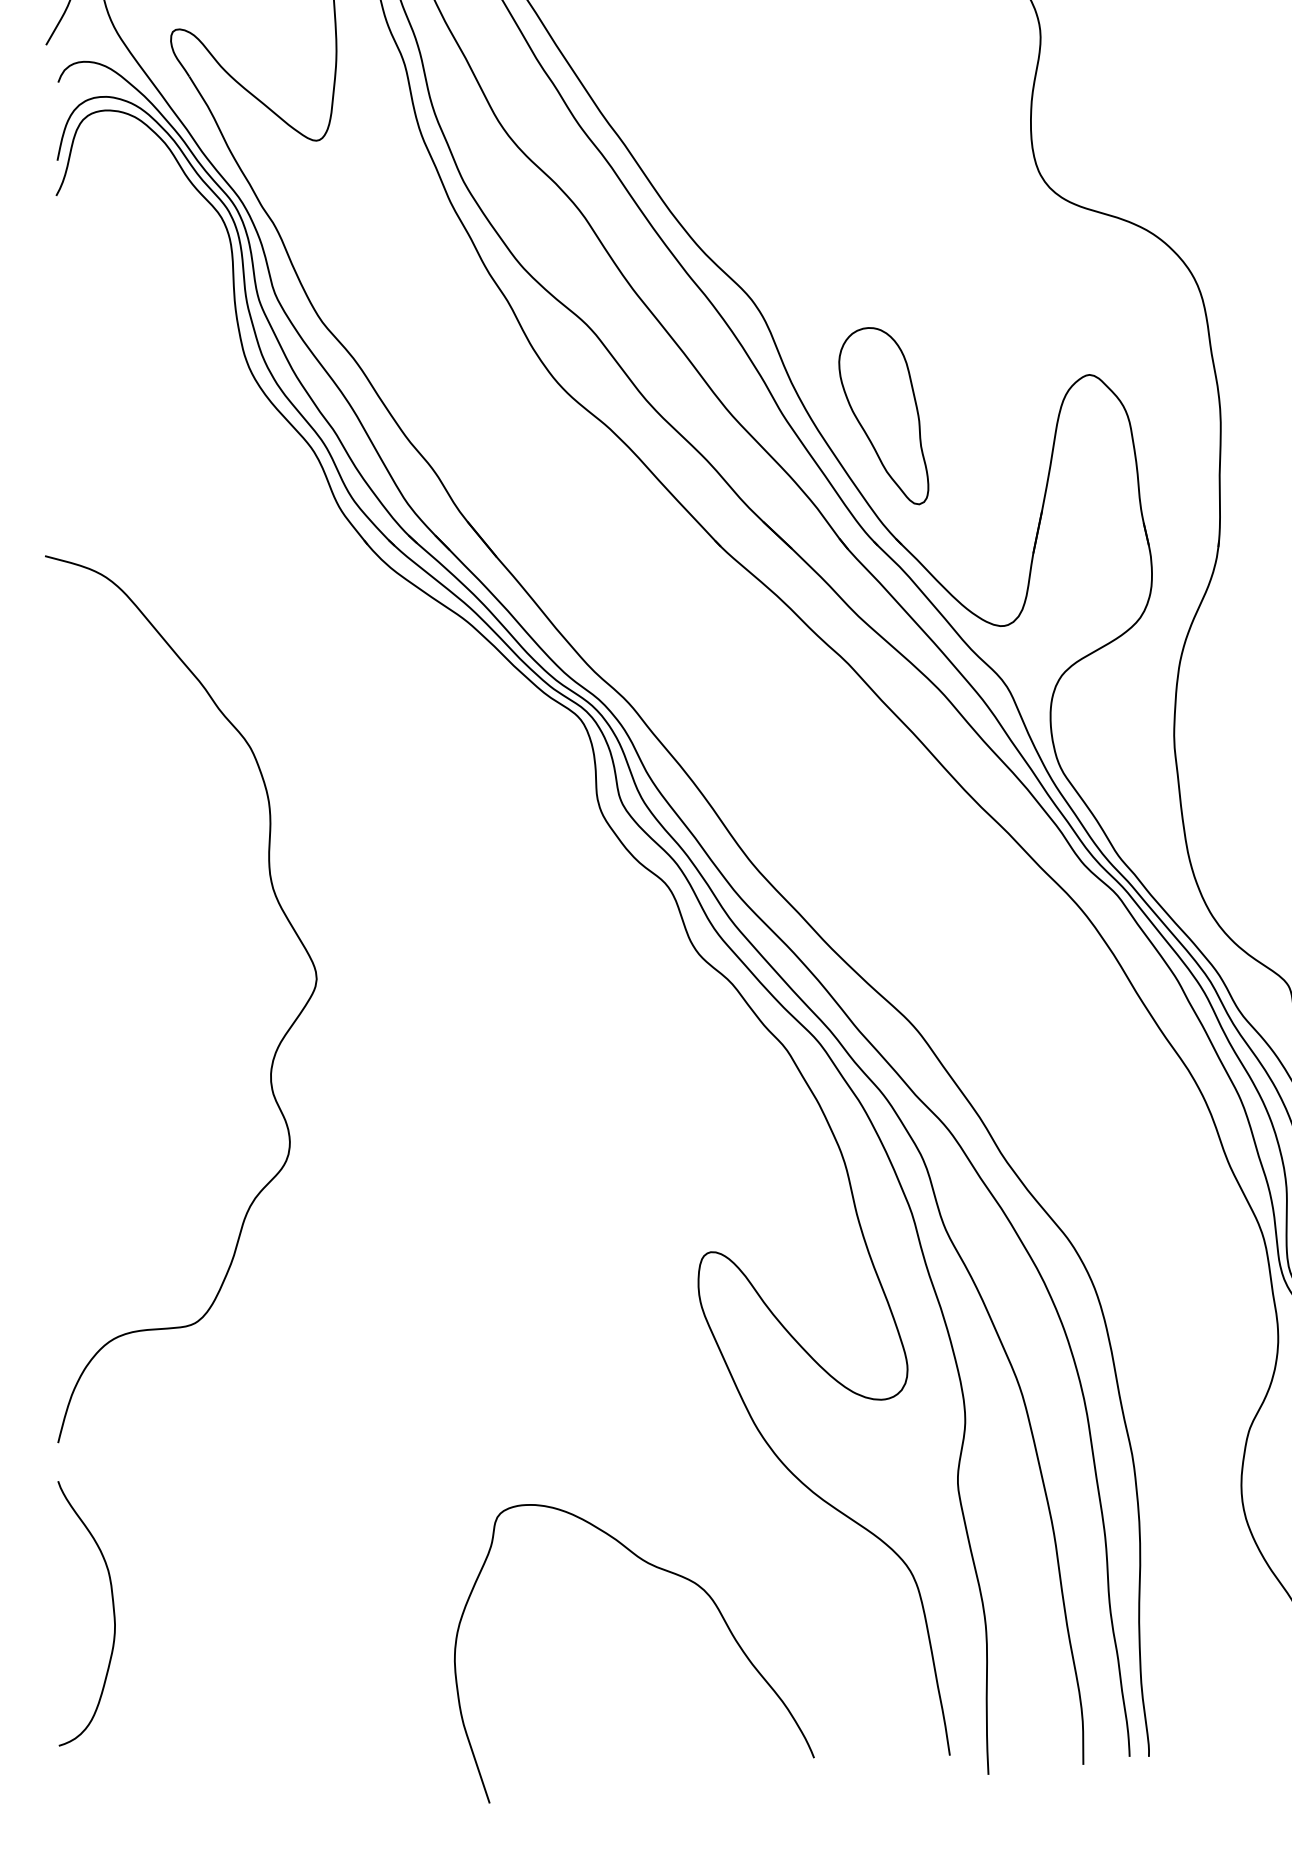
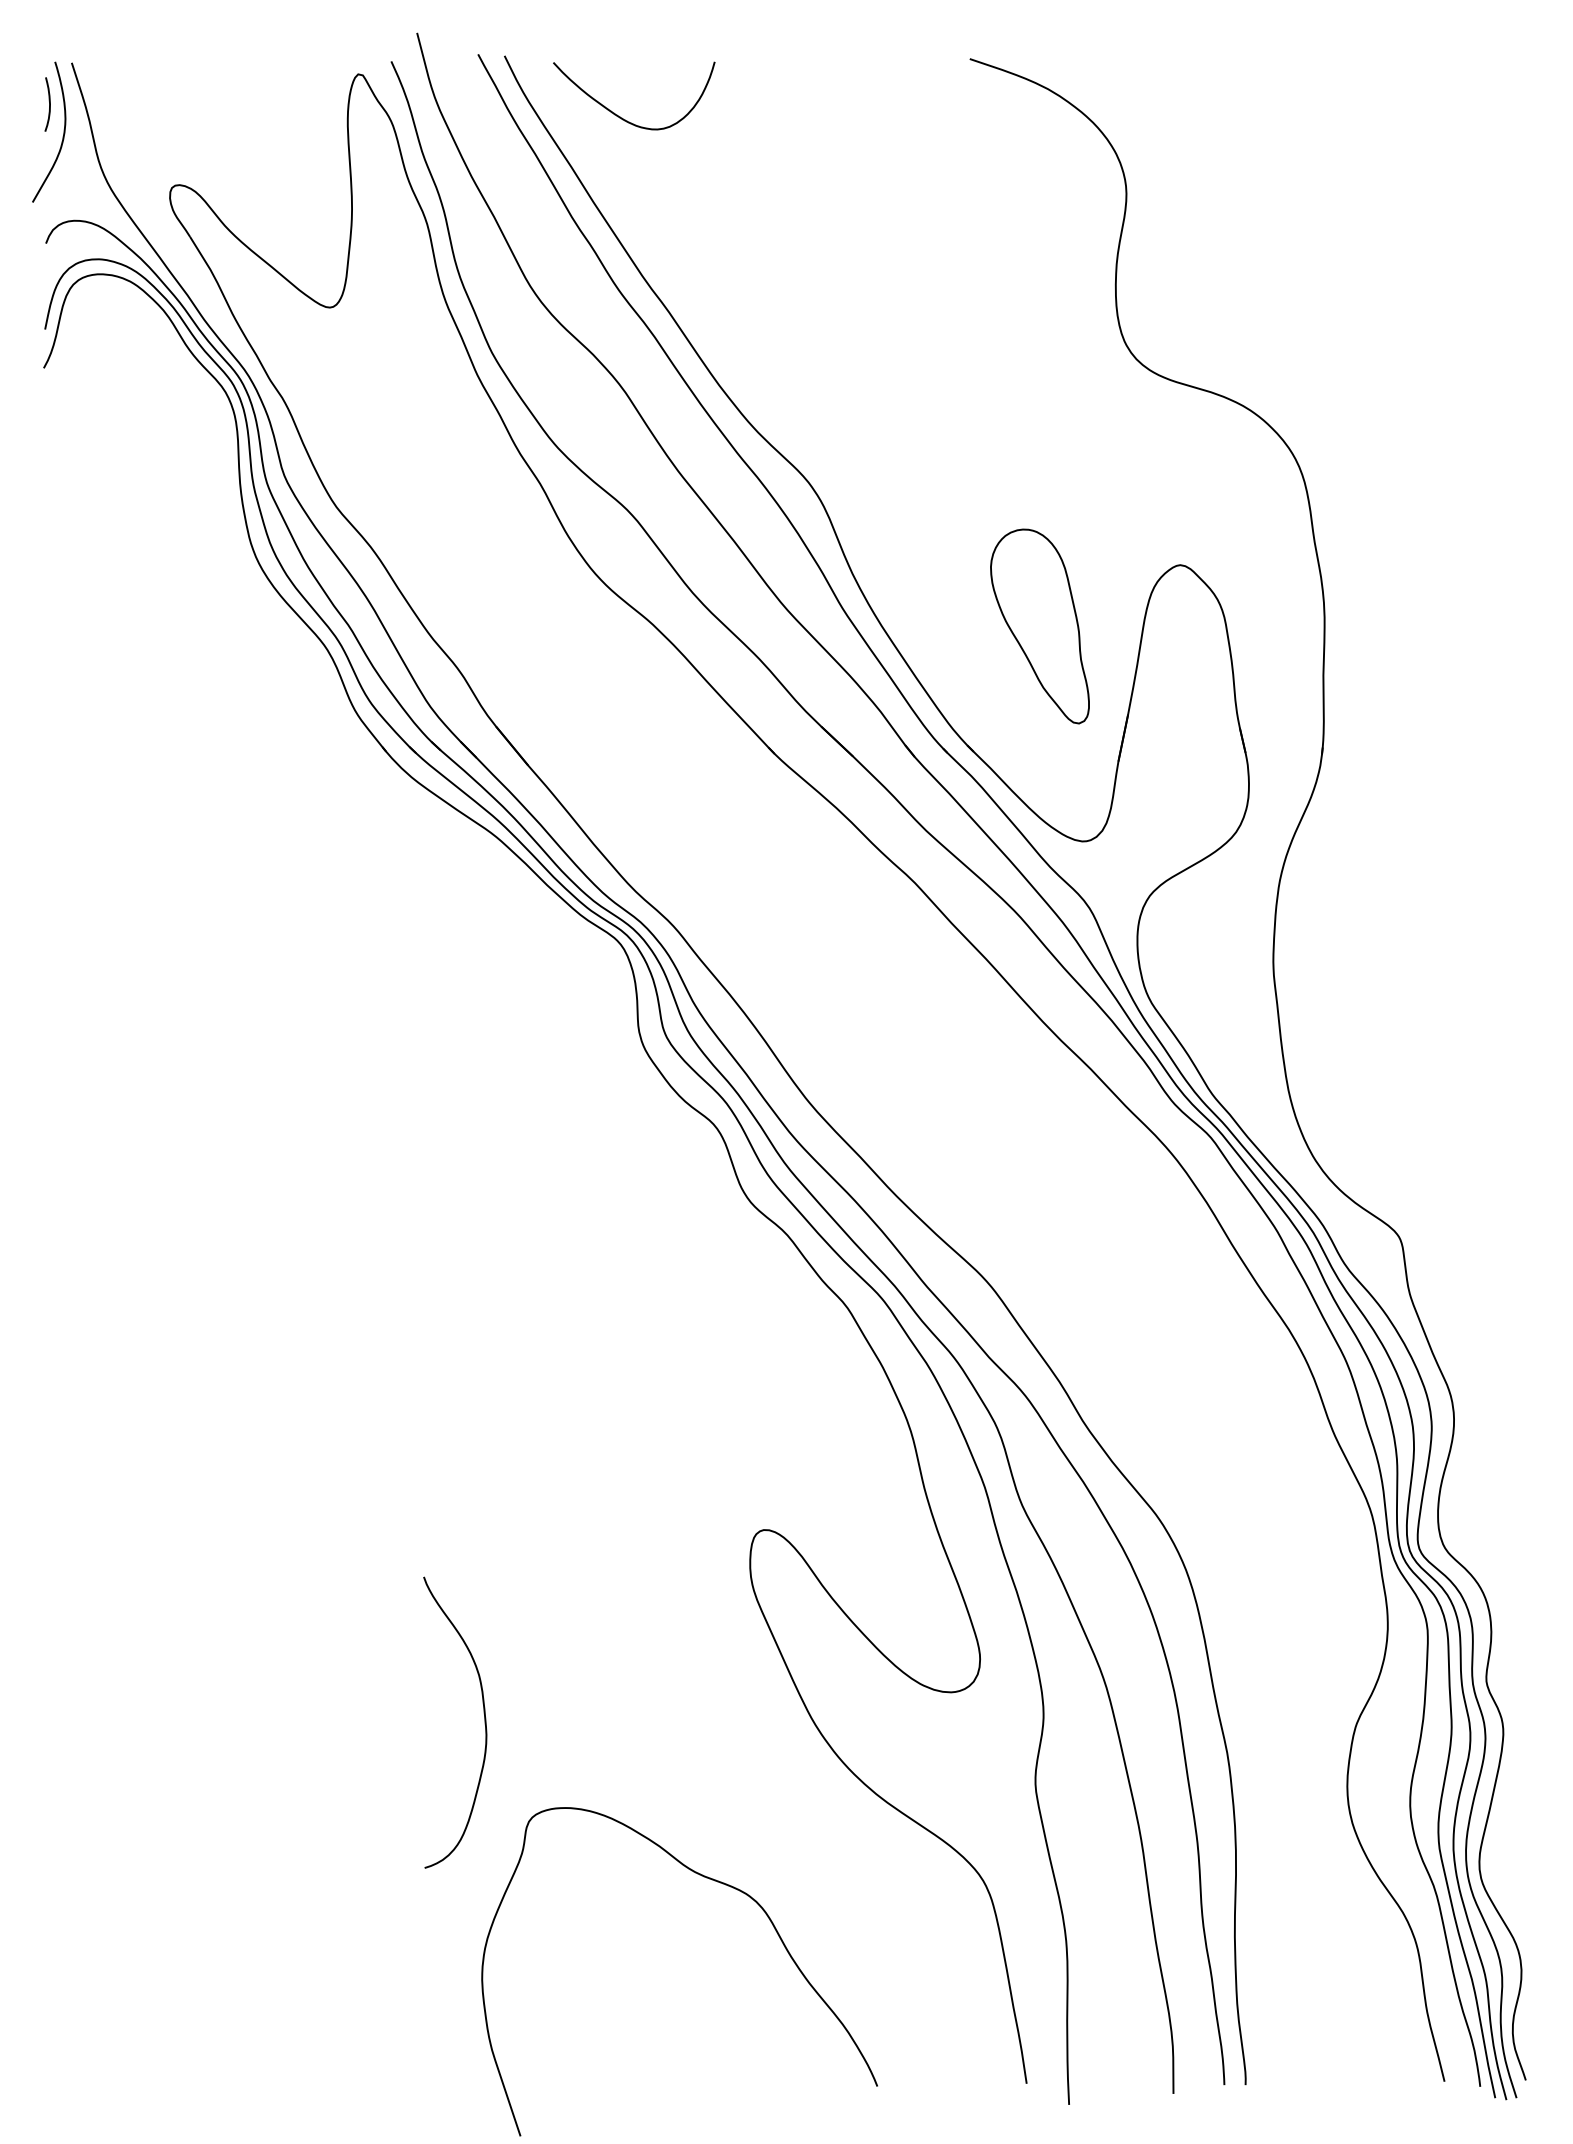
part: (883, 416) -> (1039, 626), moved
curve: (277, 1046) -> (287, 1303), removed
curve: (113, 1613) -> (484, 1722), moved

